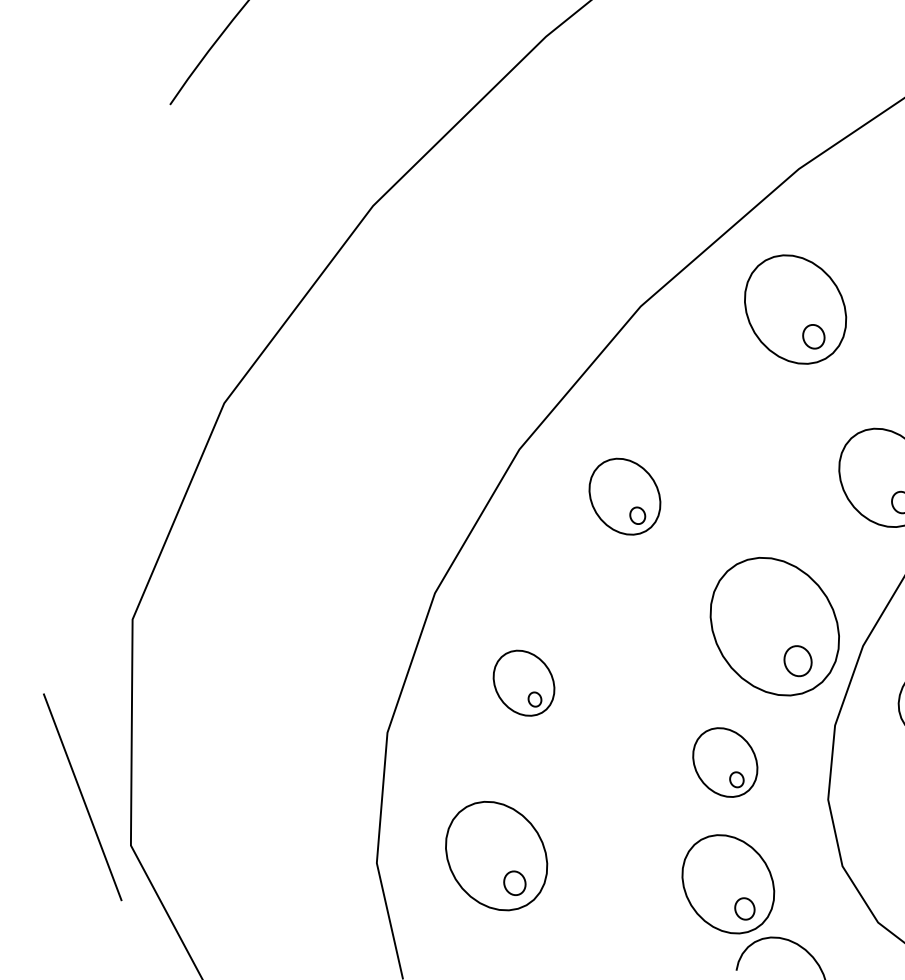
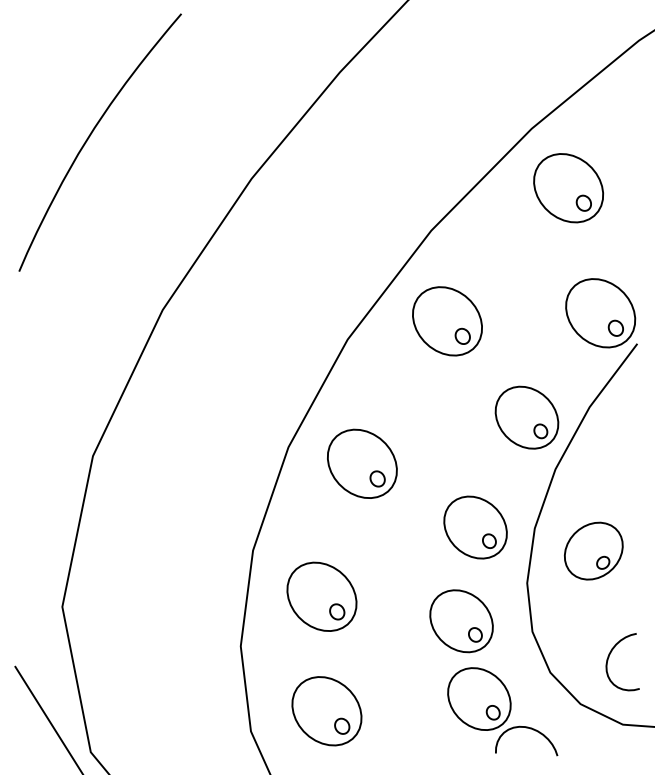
part: (625, 496) -> (362, 463), size x1.43
part: (774, 626) -> (475, 527), size x0.71
part: (523, 682) -> (321, 596), size x1.67
part: (725, 762) -> (461, 621), size x1.43

